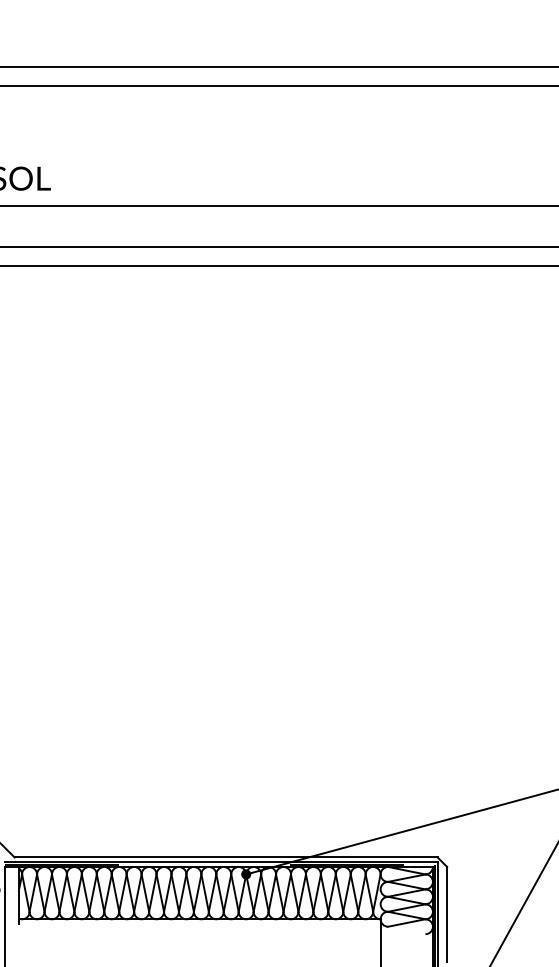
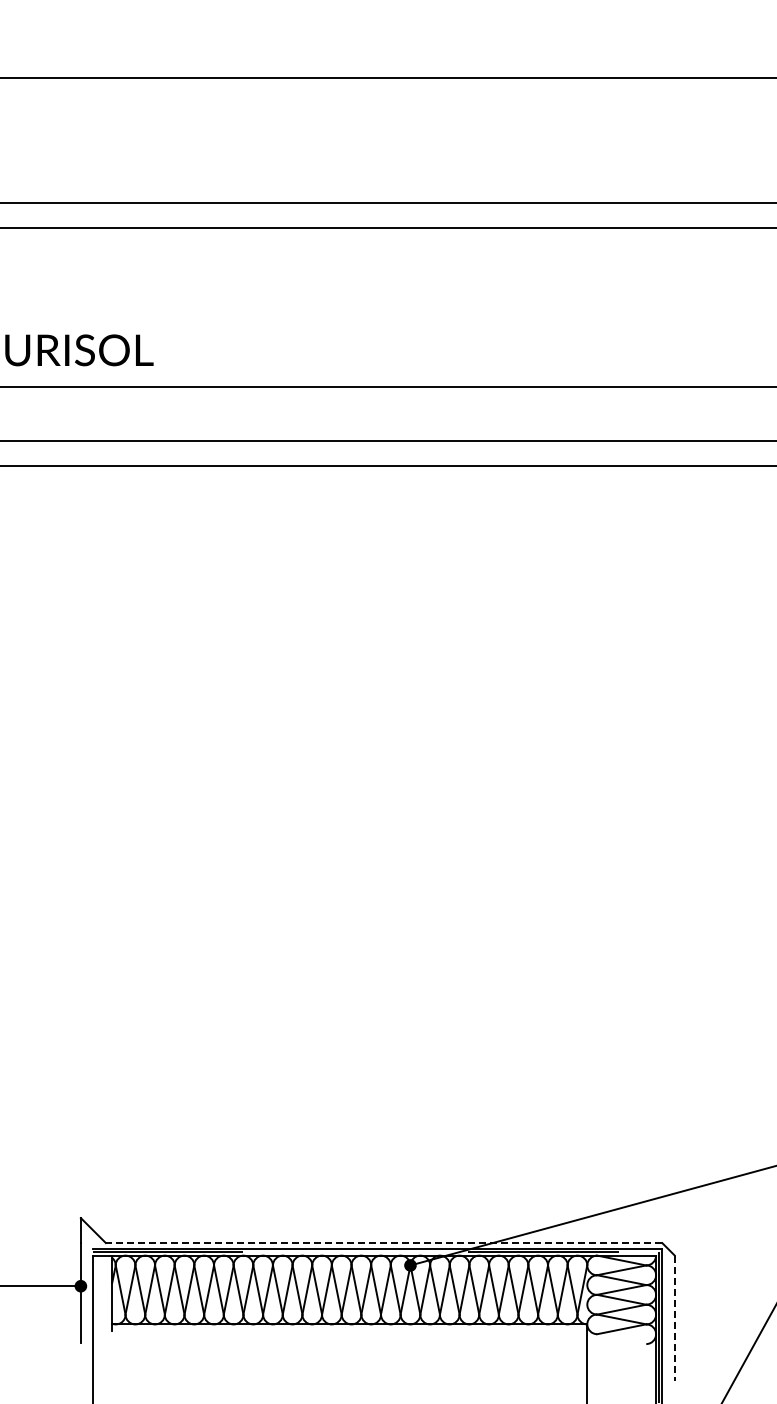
line: (225, 857) -> (383, 1243), solid -> dashed
line: (446, 914) -> (674, 1318), solid -> dashed

